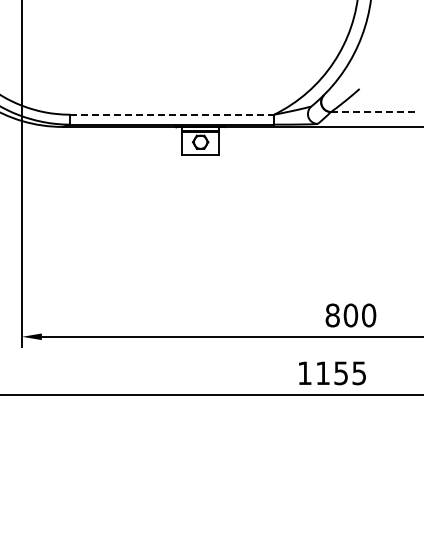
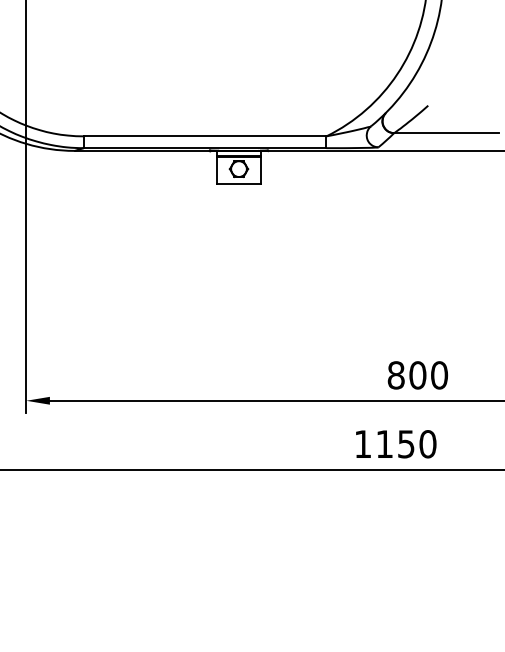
line: (375, 111) -> (447, 132), dashed -> solid
line: (172, 114) -> (205, 136), dashed -> solid
text: (359, 373) -> (428, 444), 1155 -> 1150

